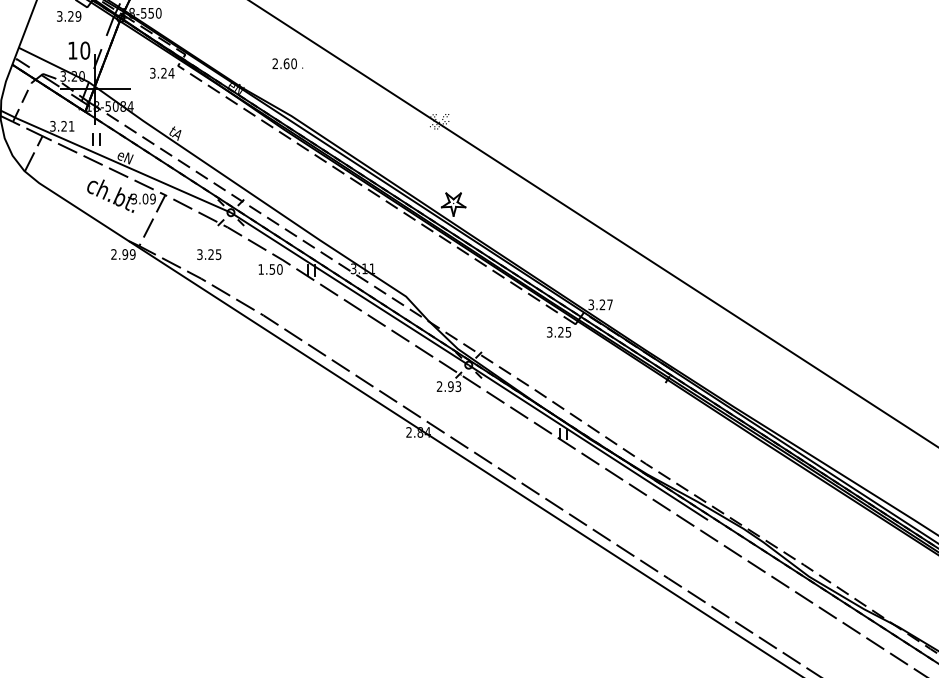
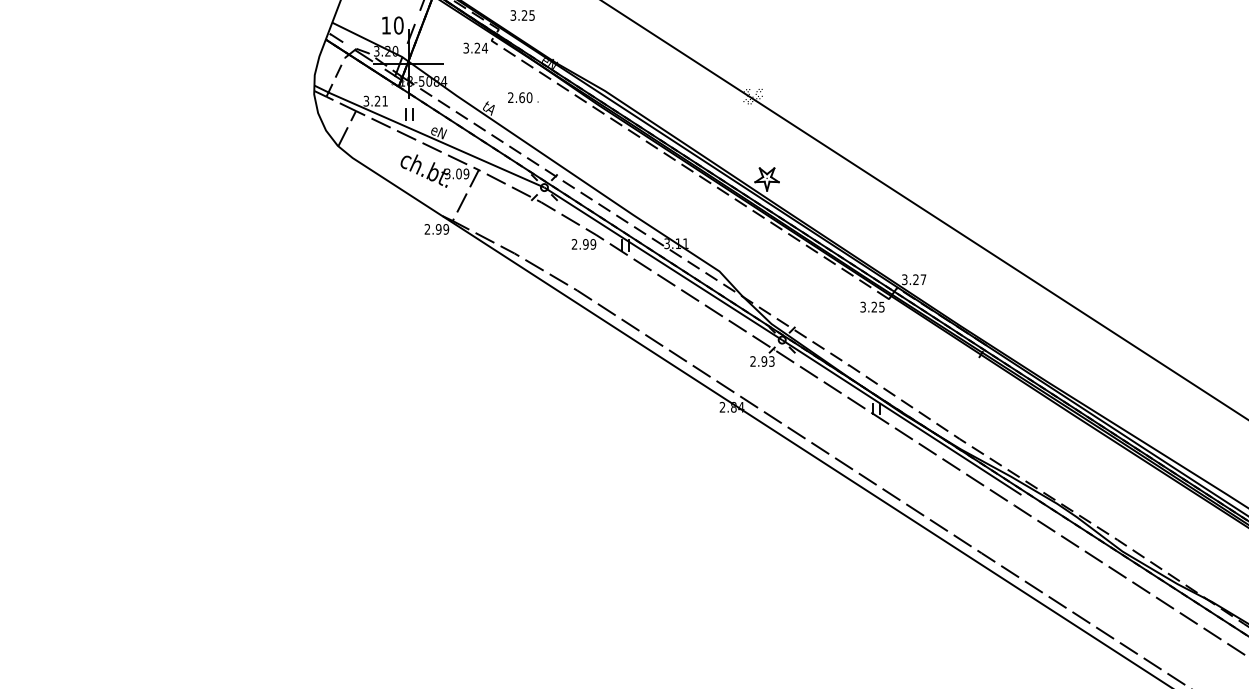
text: (288, 63) -> (523, 97), moved
text: (209, 254) -> (522, 15), moved
text: (270, 269) -> (583, 244), 1.50 -> 2.99

